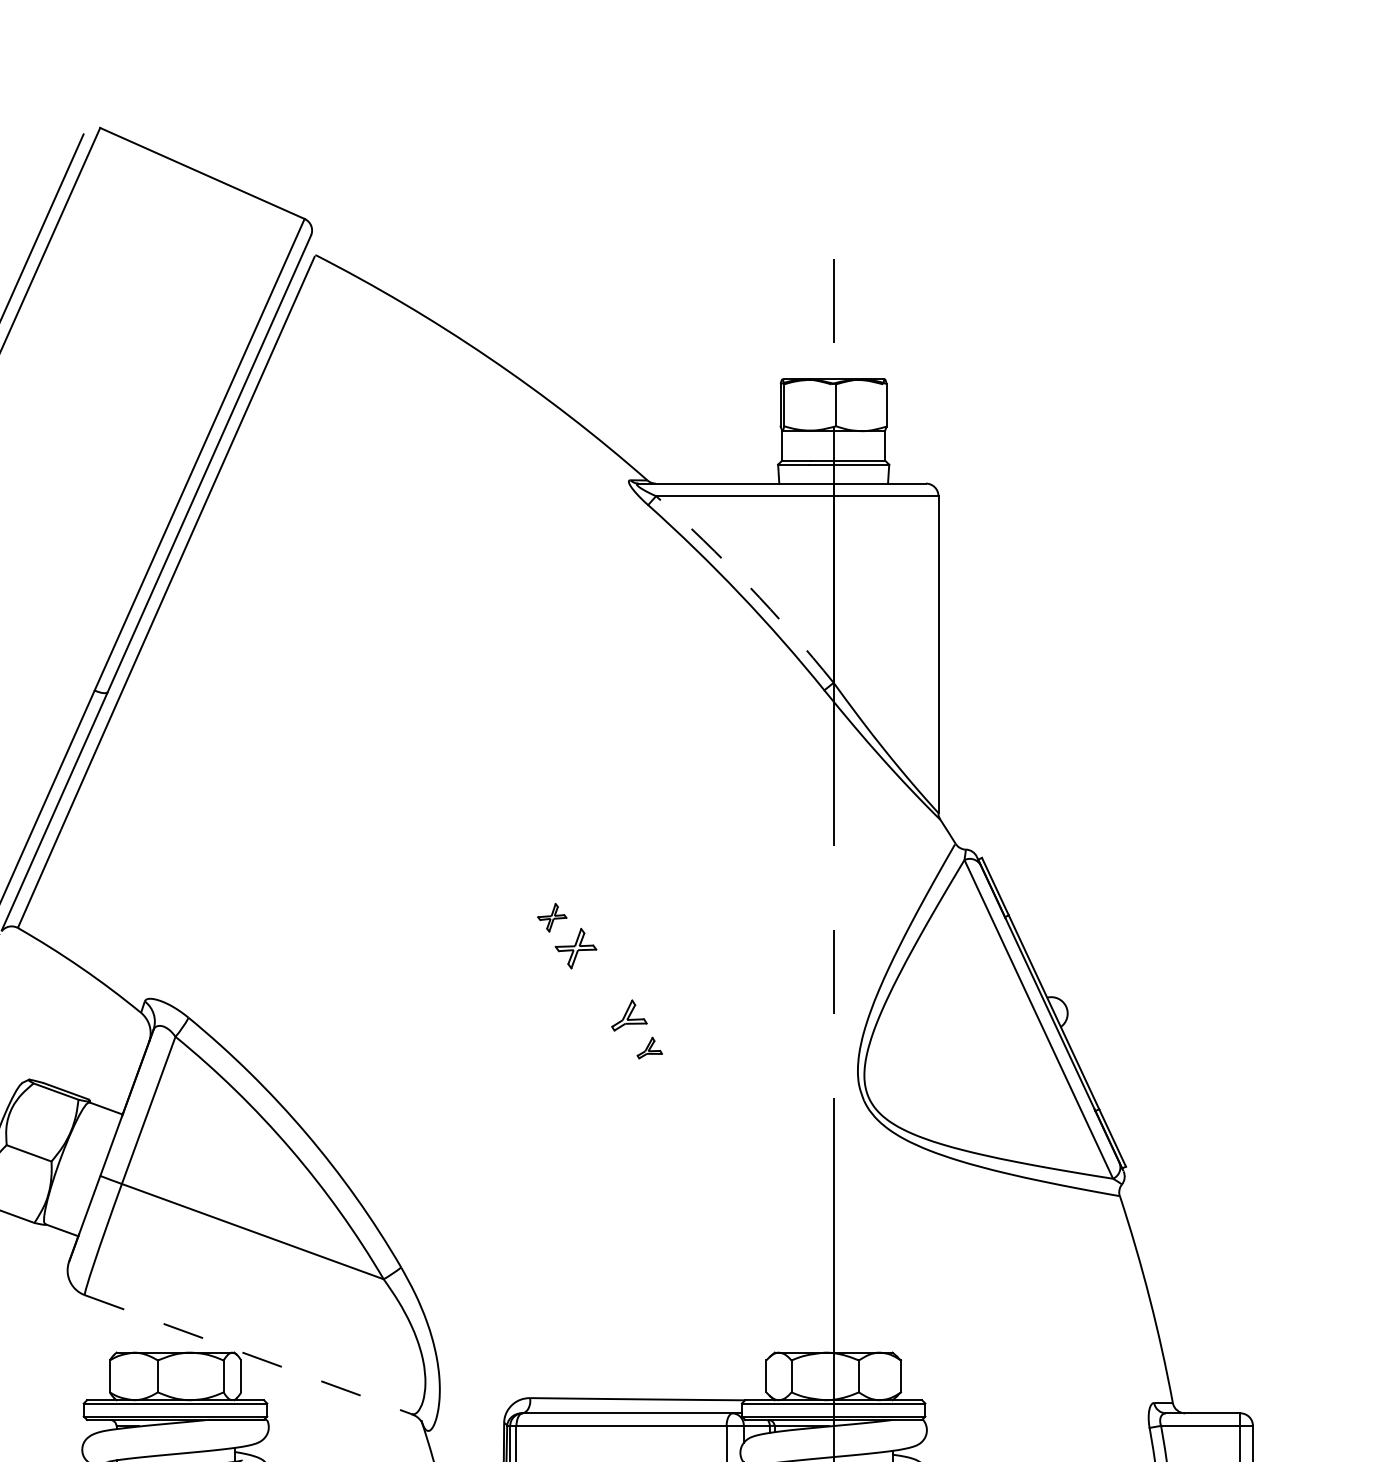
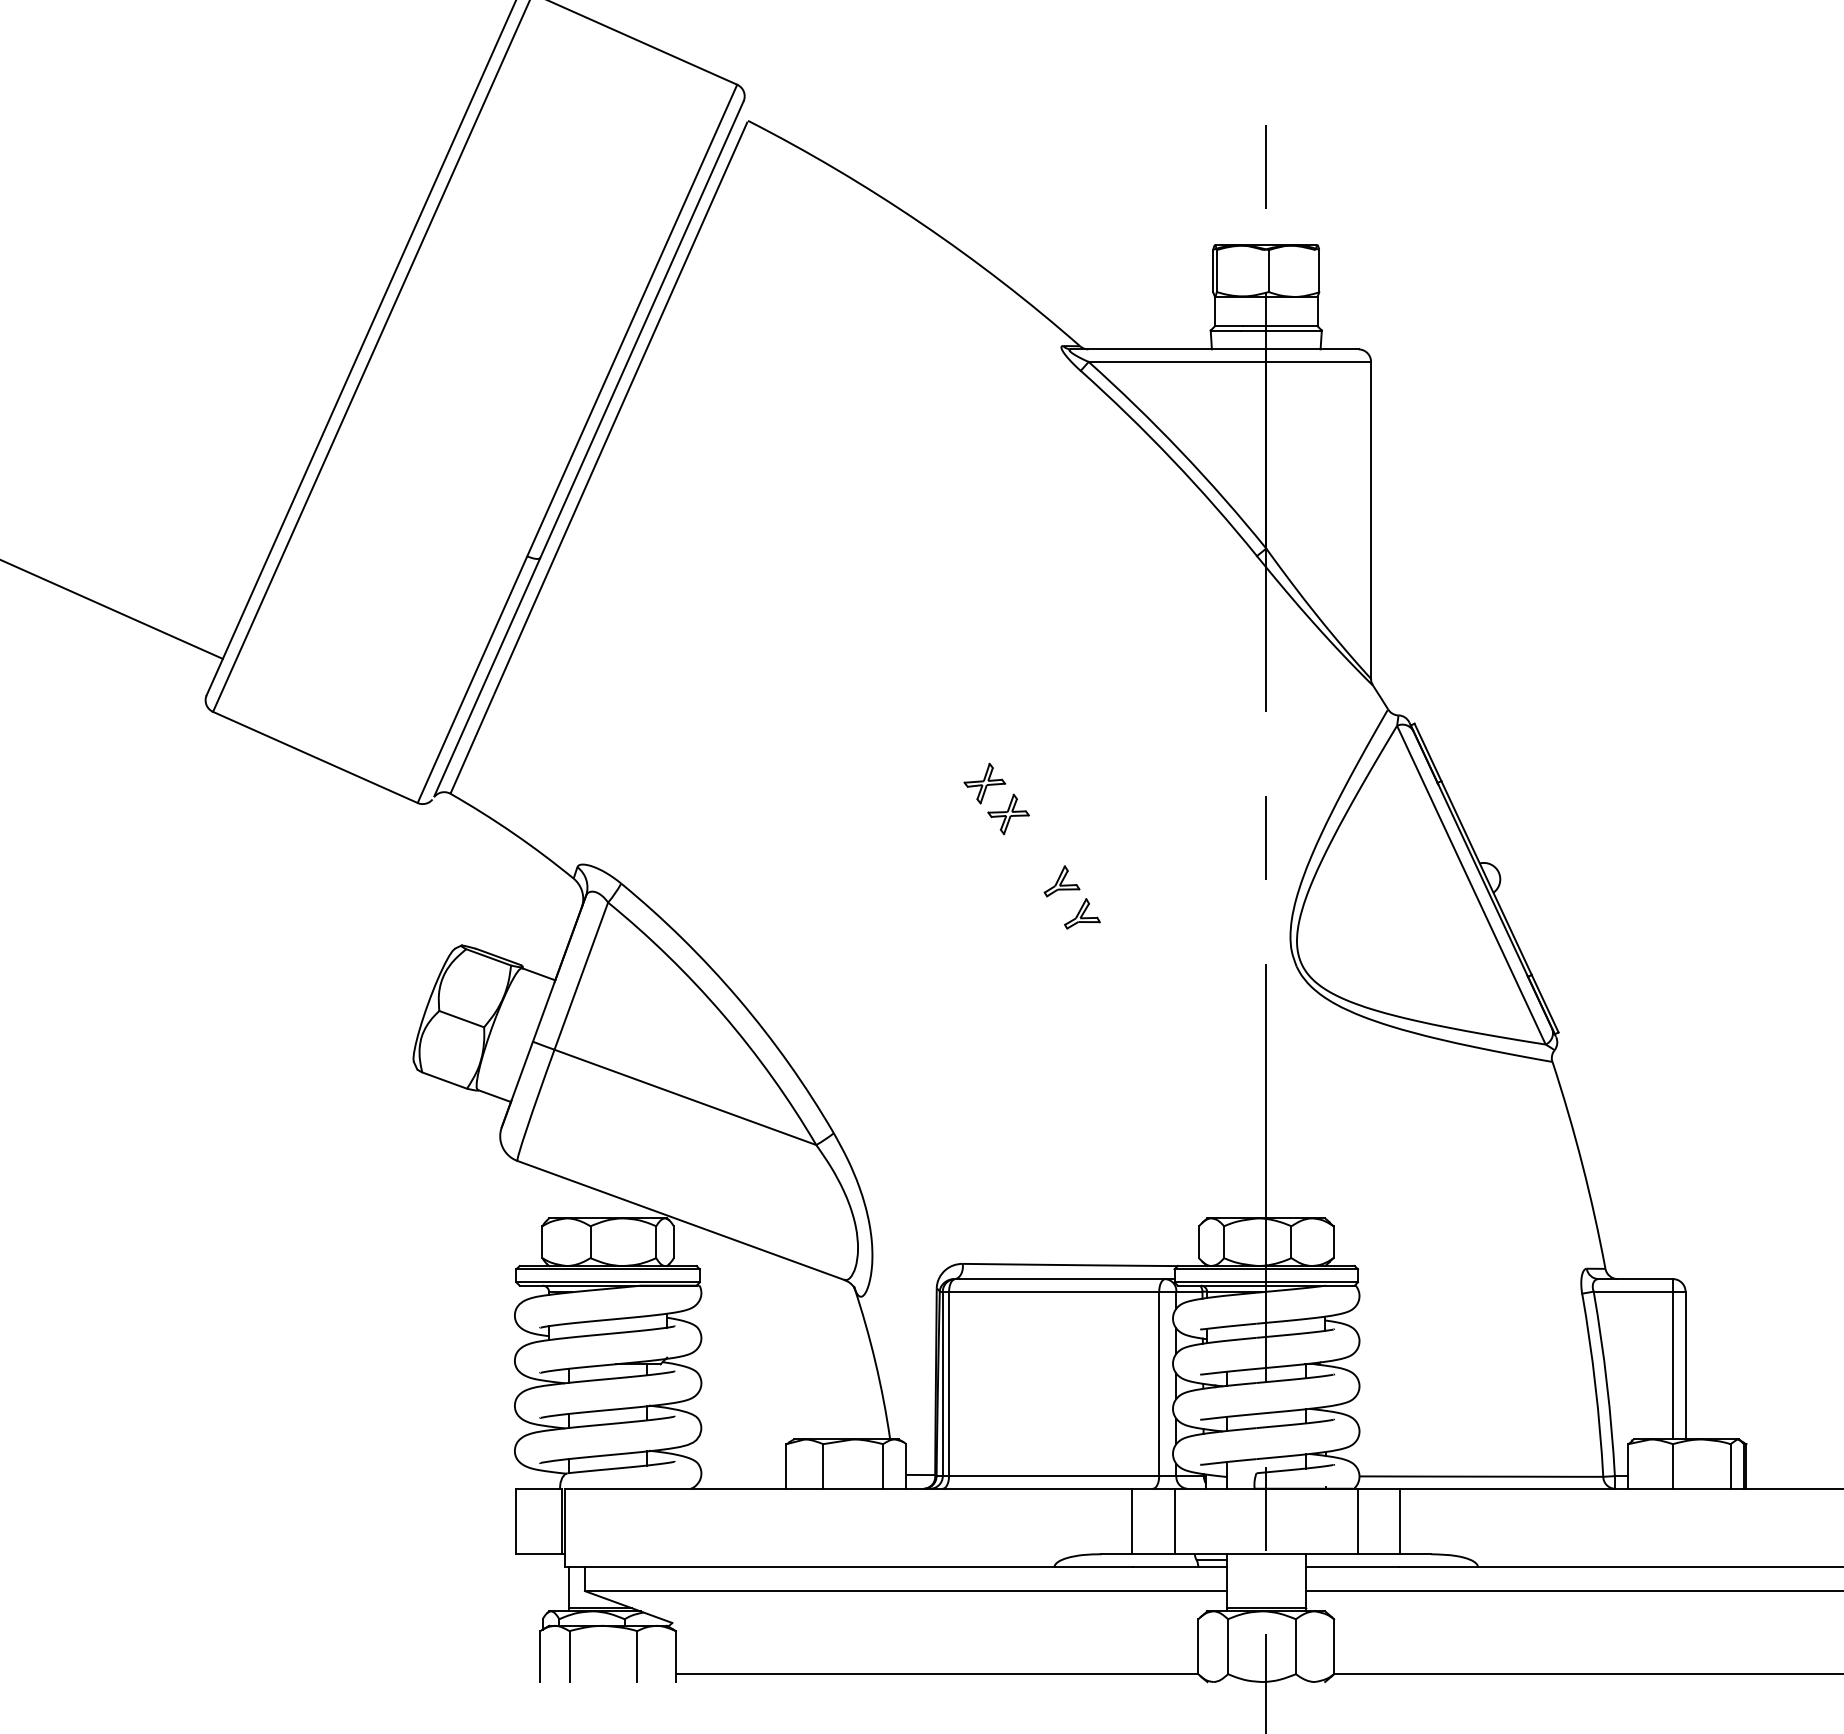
arc: (748, 585) -> (1181, 451), dashed -> solid
part: (551, 917) -> (984, 783), size x1.43
part: (649, 1047) -> (1082, 913), size x1.43
line: (247, 1354) -> (680, 1220), dashed -> solid

